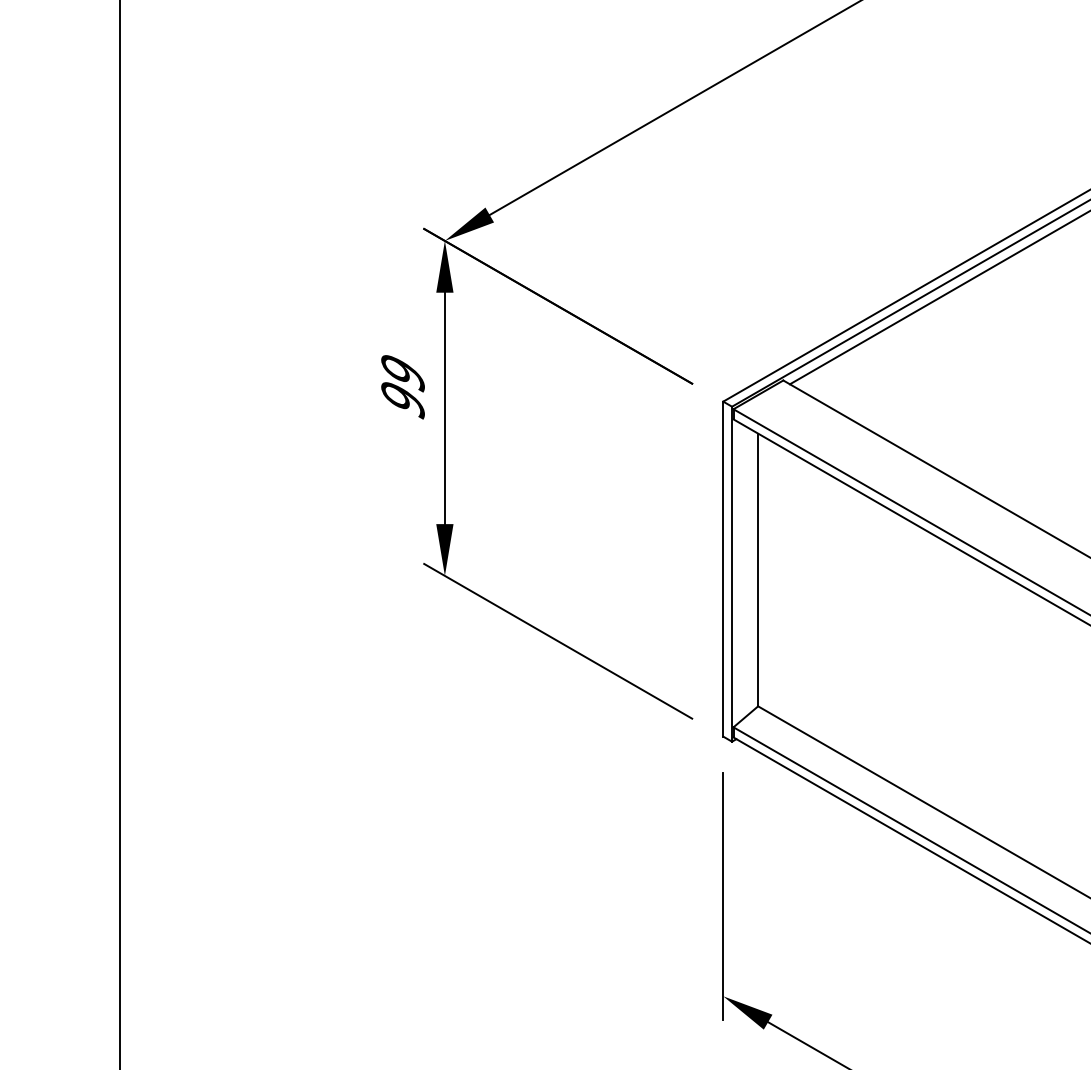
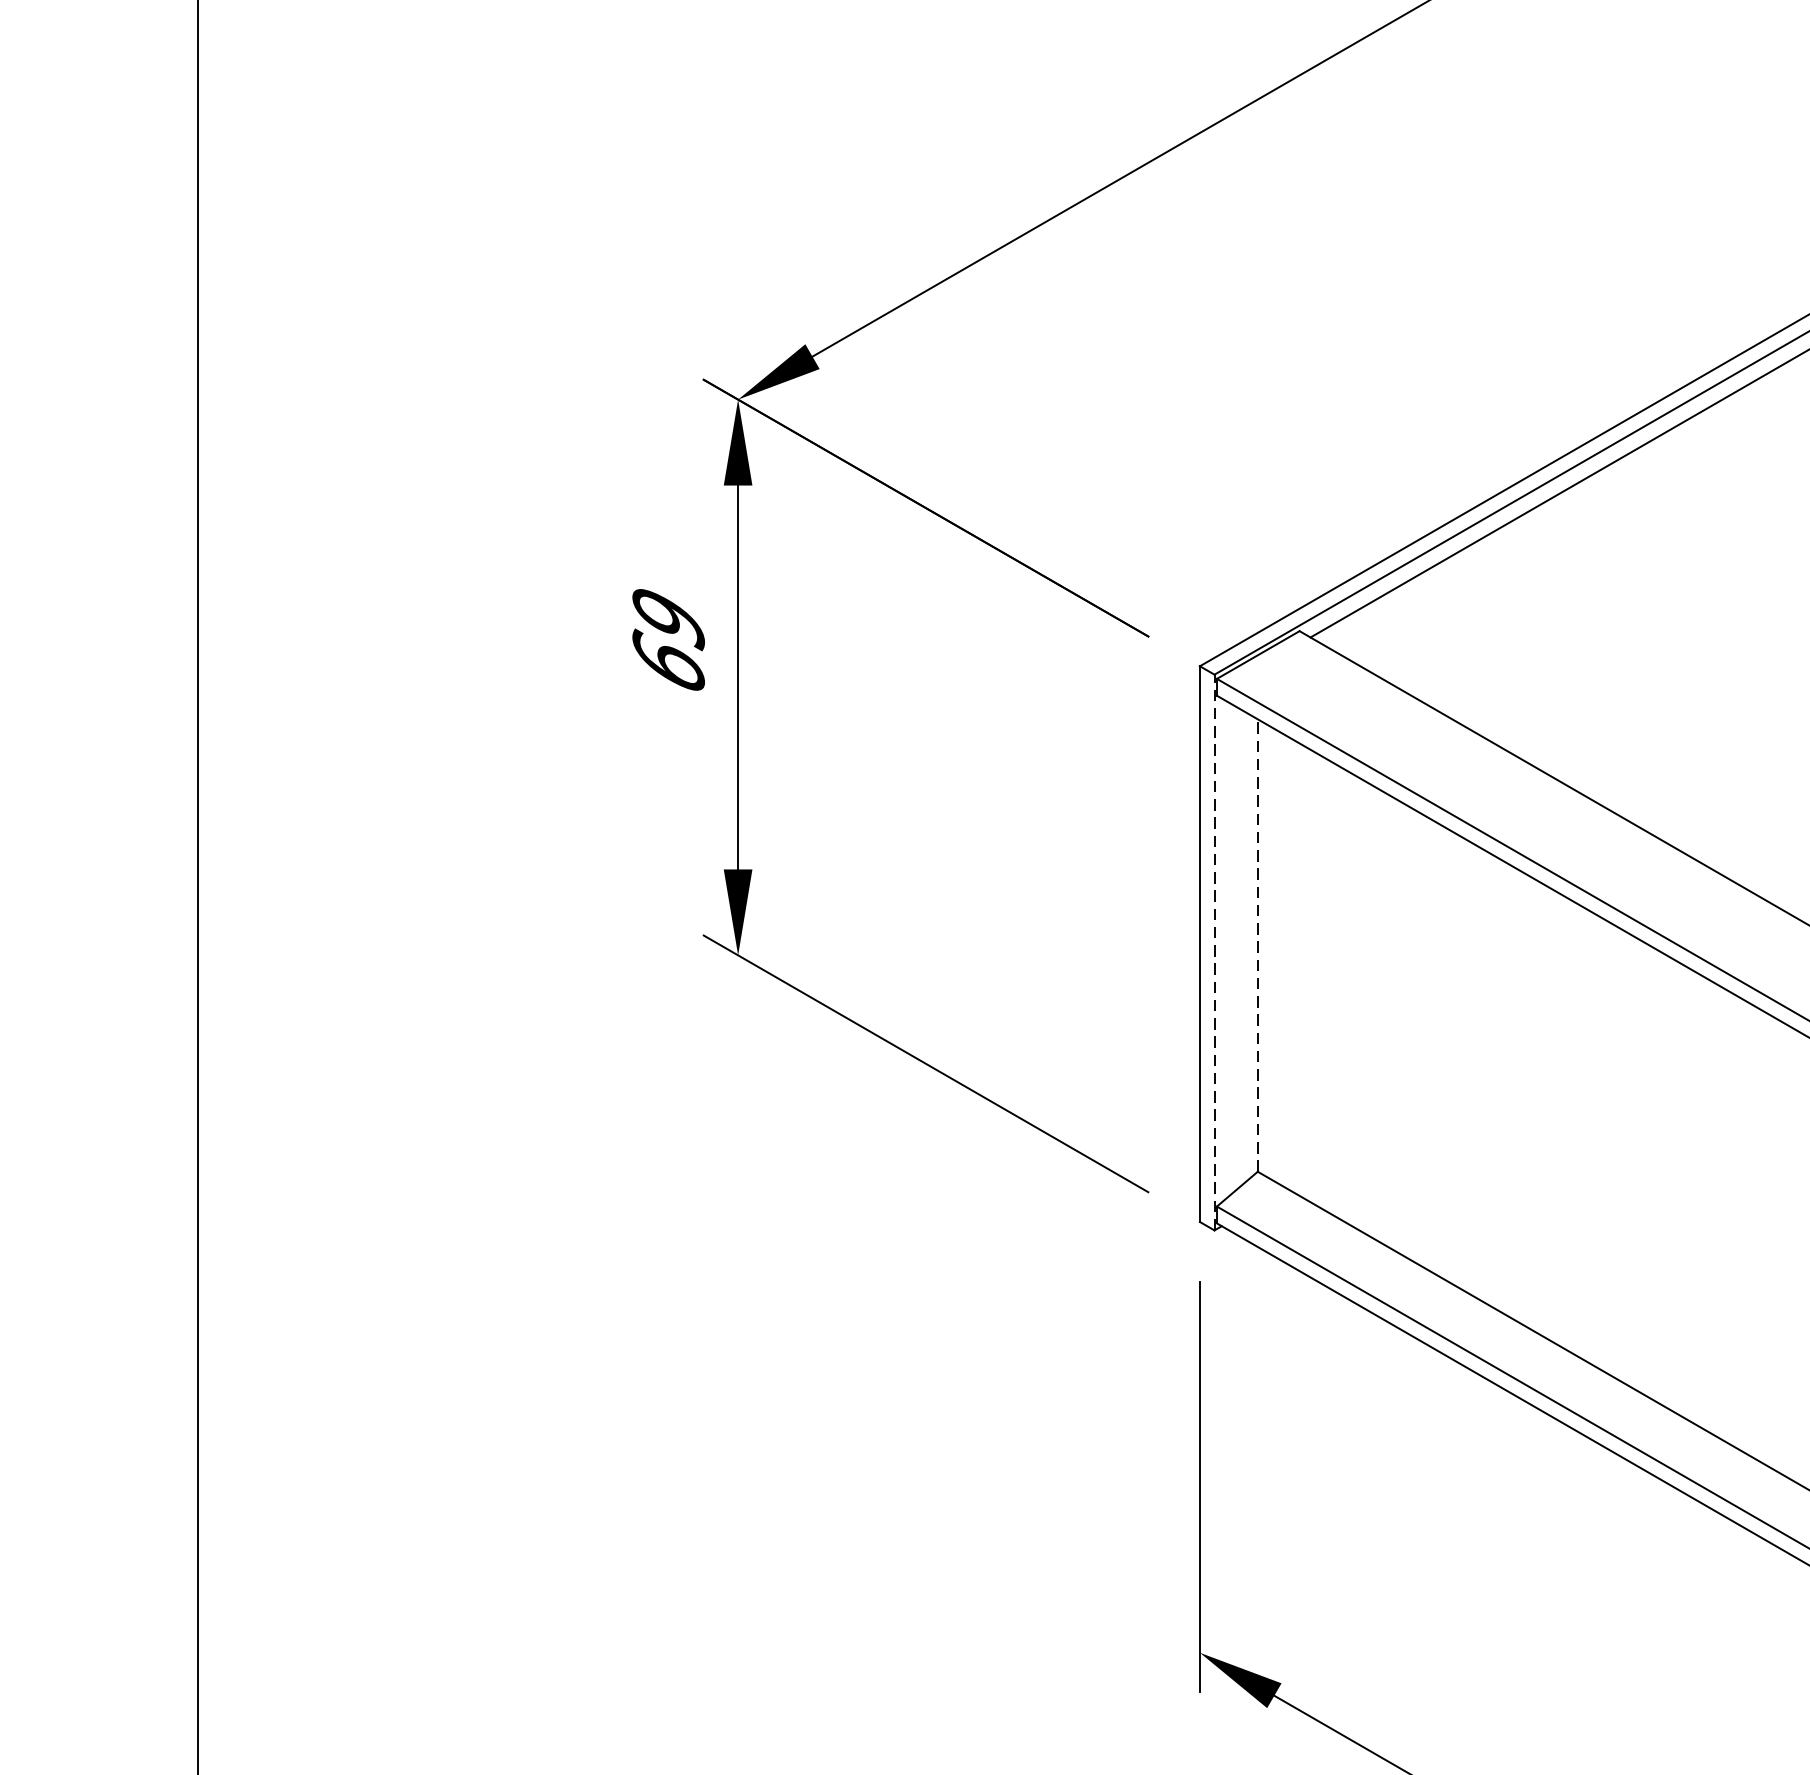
text: (402, 399) -> (667, 662), 99 -> 69
line: (758, 569) -> (1258, 944), solid -> dashed
line: (732, 573) -> (1215, 951), solid -> dashed

